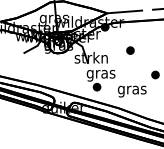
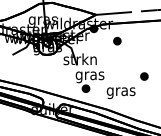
part: (130, 50) -> (117, 41), moved

